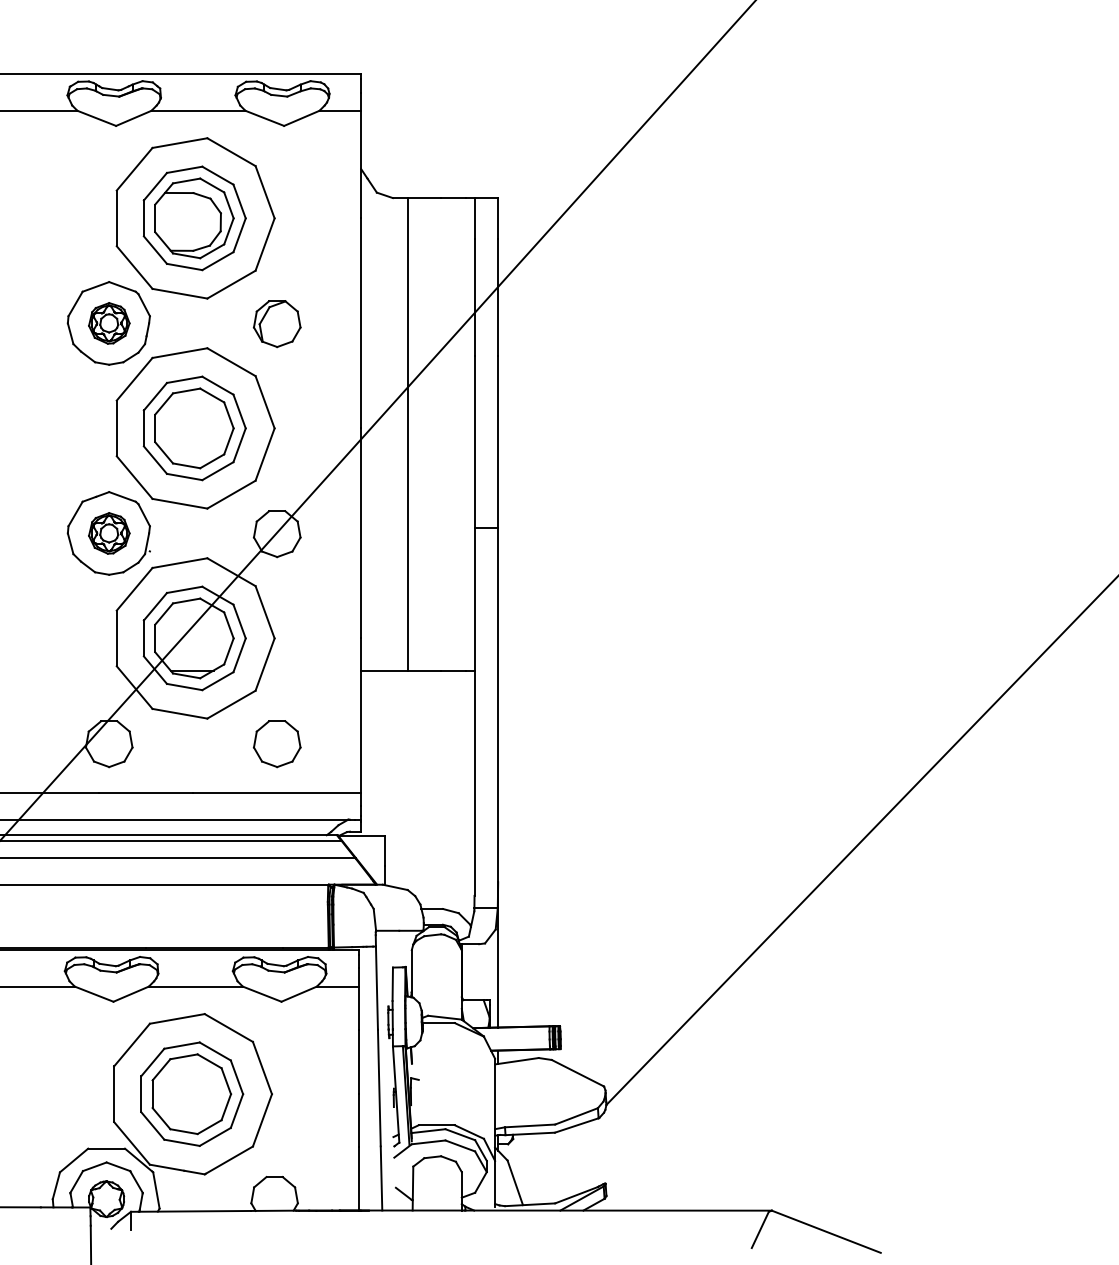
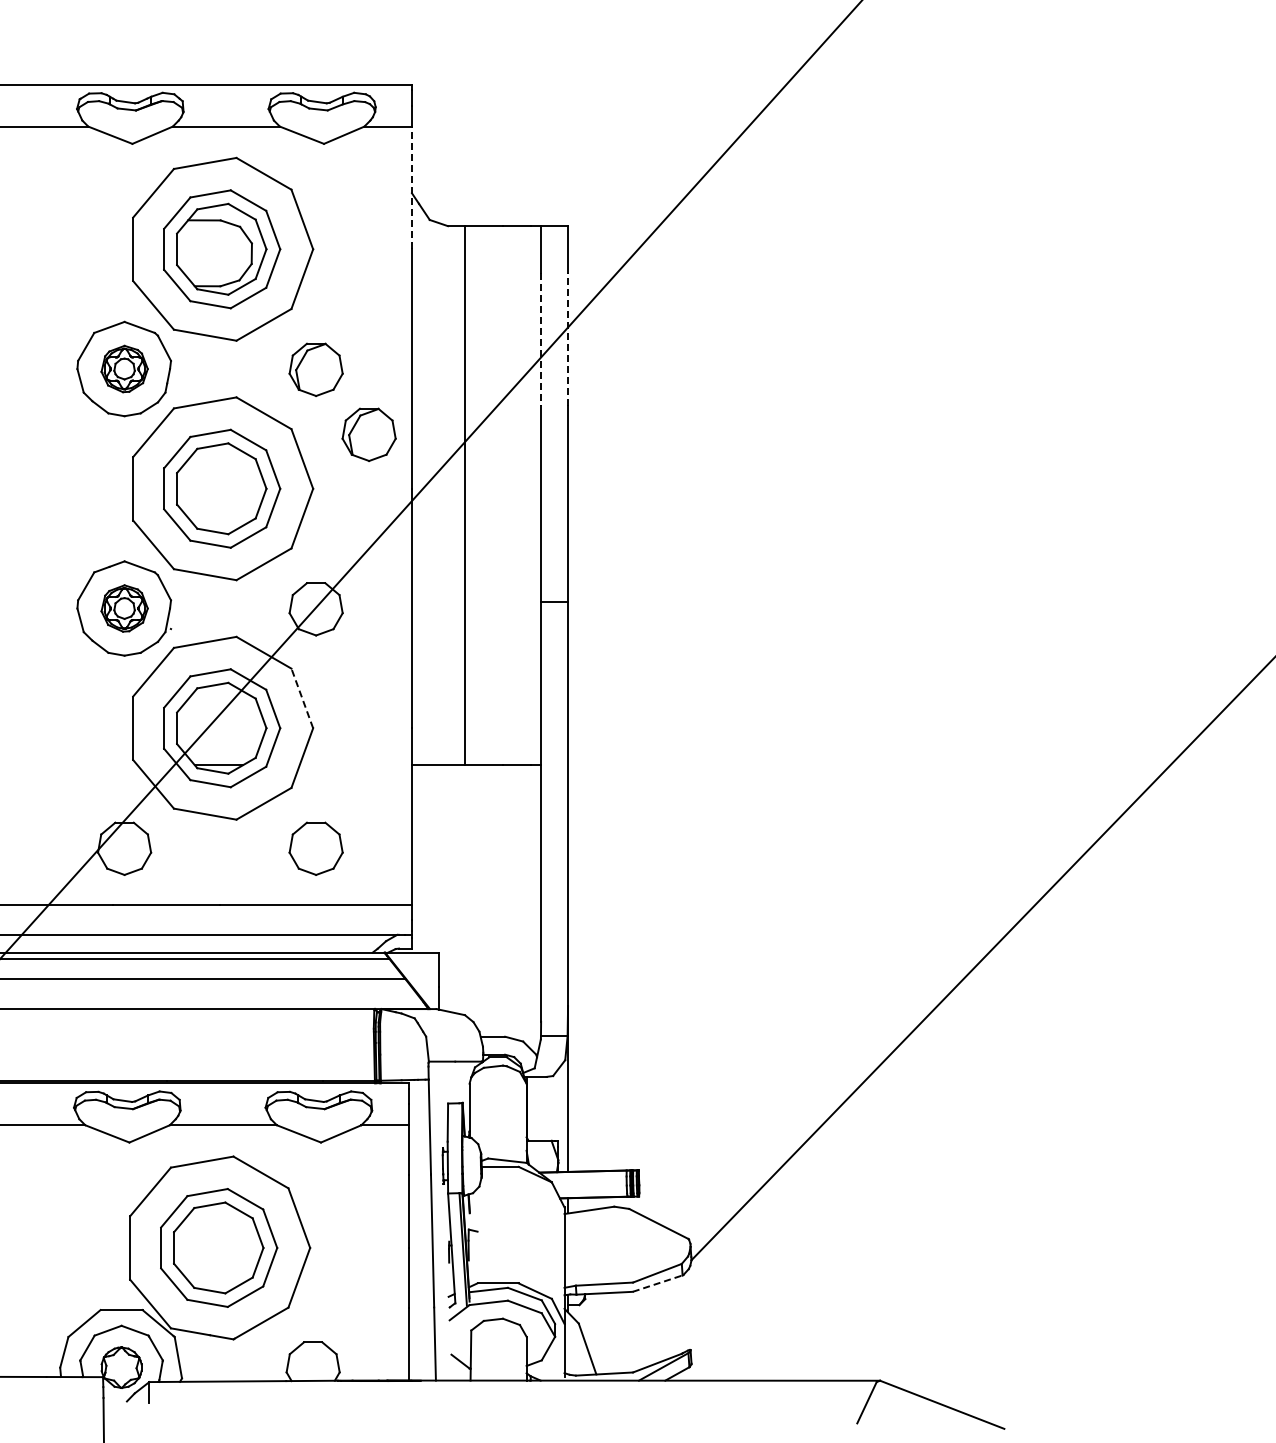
line: (360, 164) -> (411, 187), solid -> dashed
line: (498, 297) -> (568, 339), solid -> dashed
line: (474, 298) -> (541, 340), solid -> dashed
part: (323, 380) -> (368, 434), added
line: (265, 612) -> (302, 698), solid -> dashed
line: (577, 1125) -> (658, 1283), solid -> dashed

